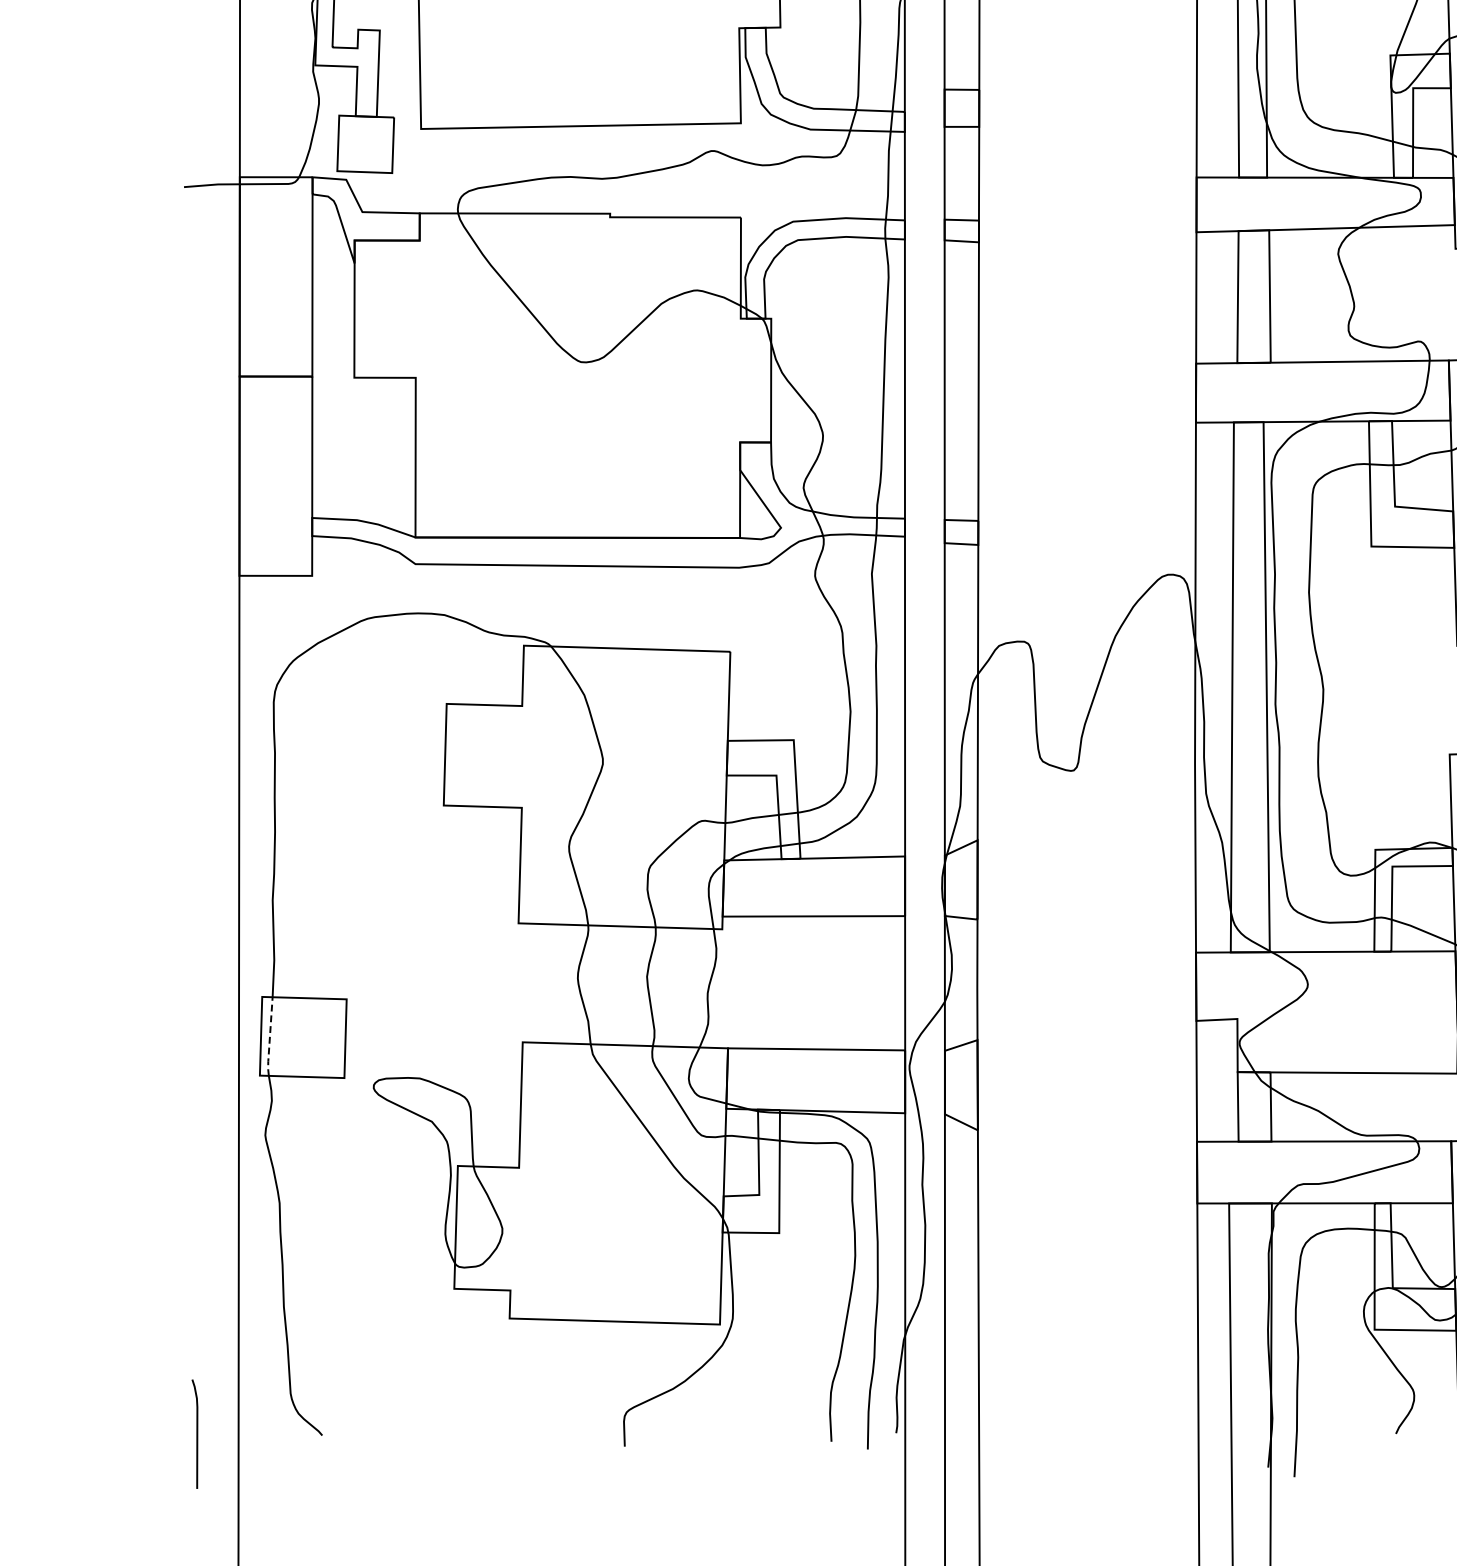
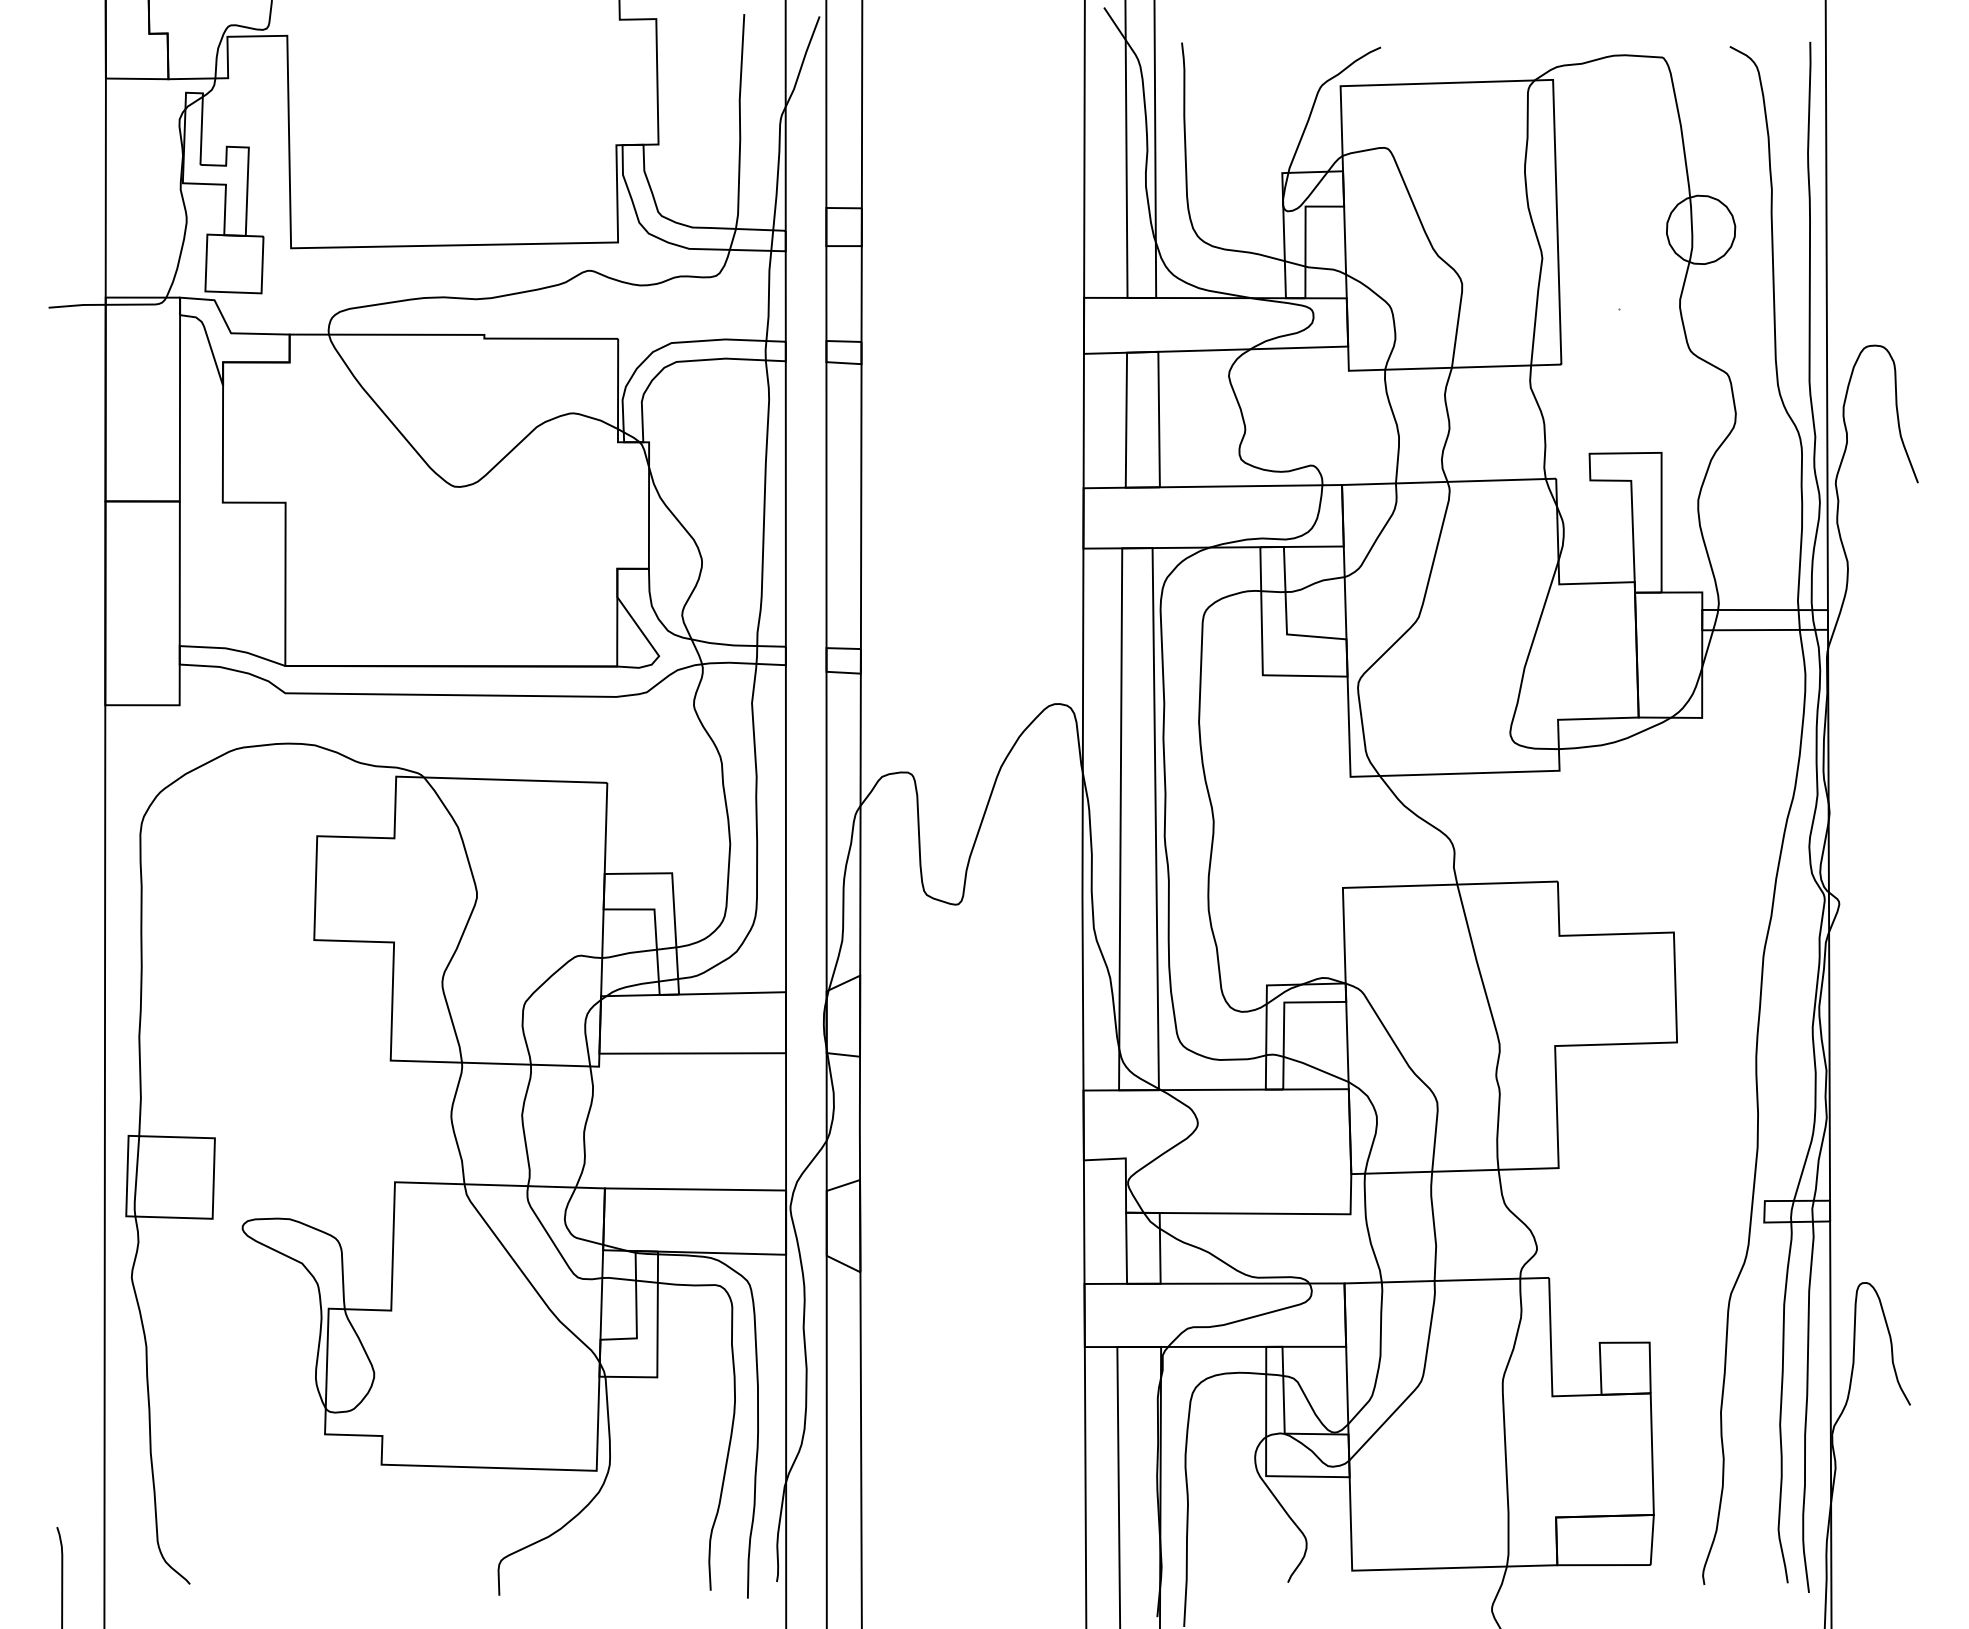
line: (269, 1037) -> (136, 1177), dashed -> solid

